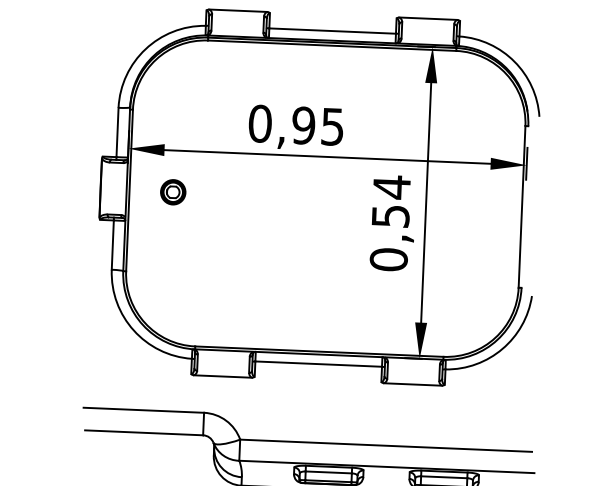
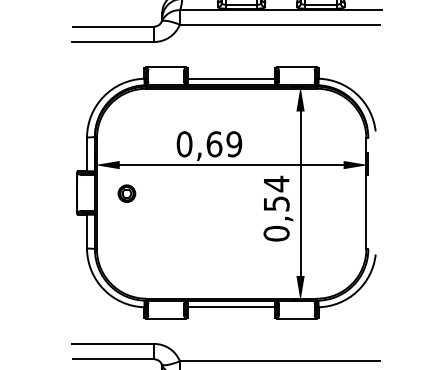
text: (318, 126) -> (224, 144), 0,95 -> 0,69

